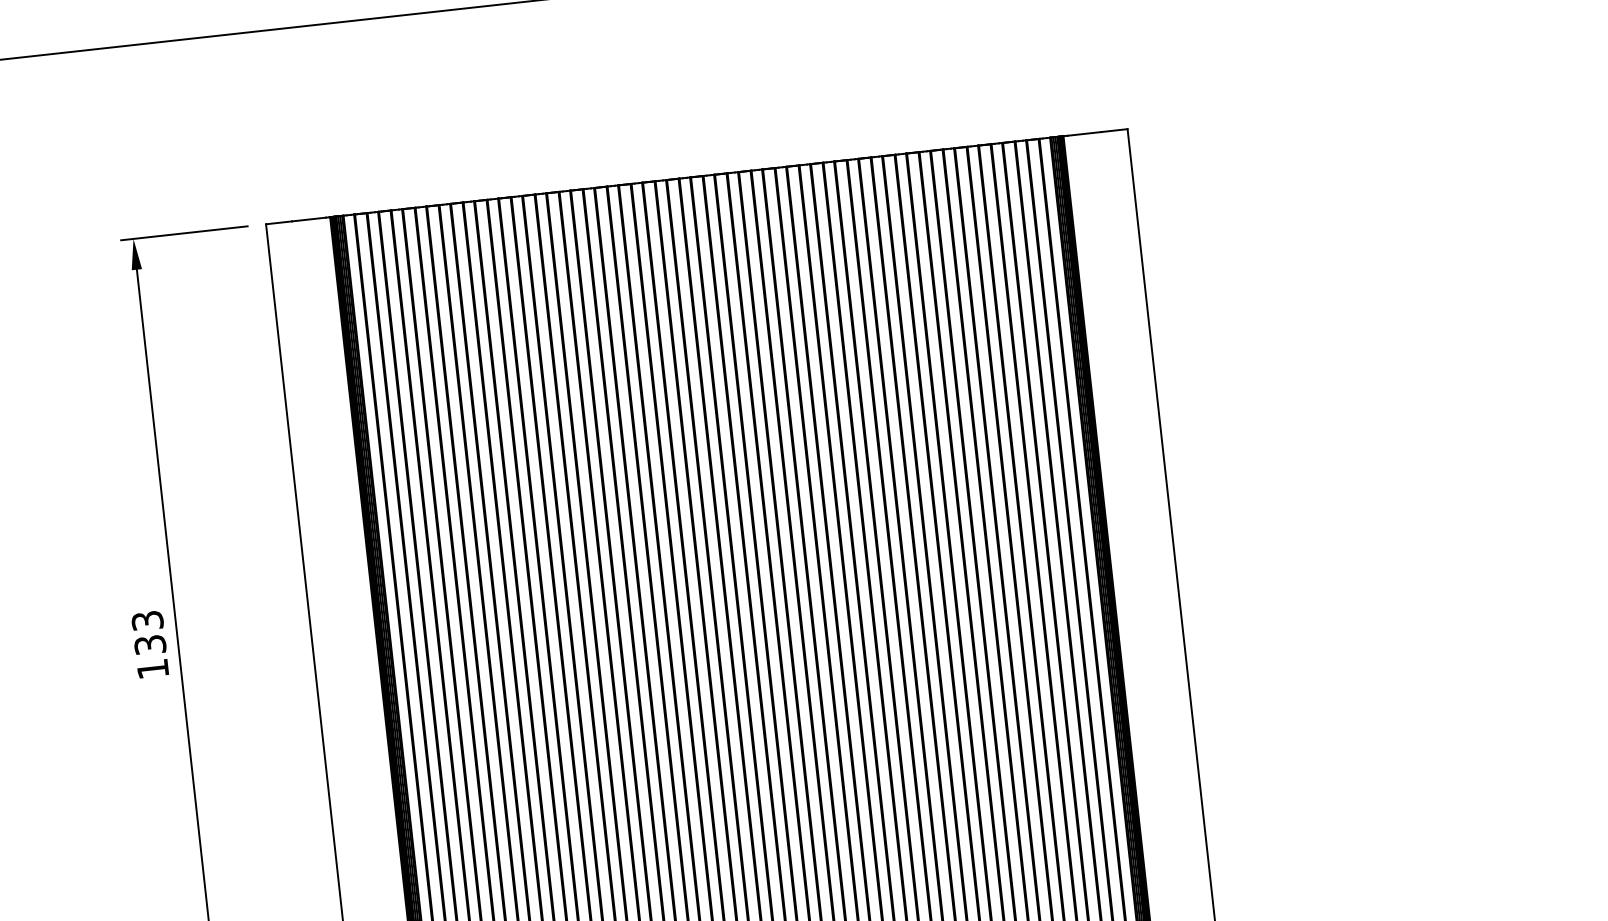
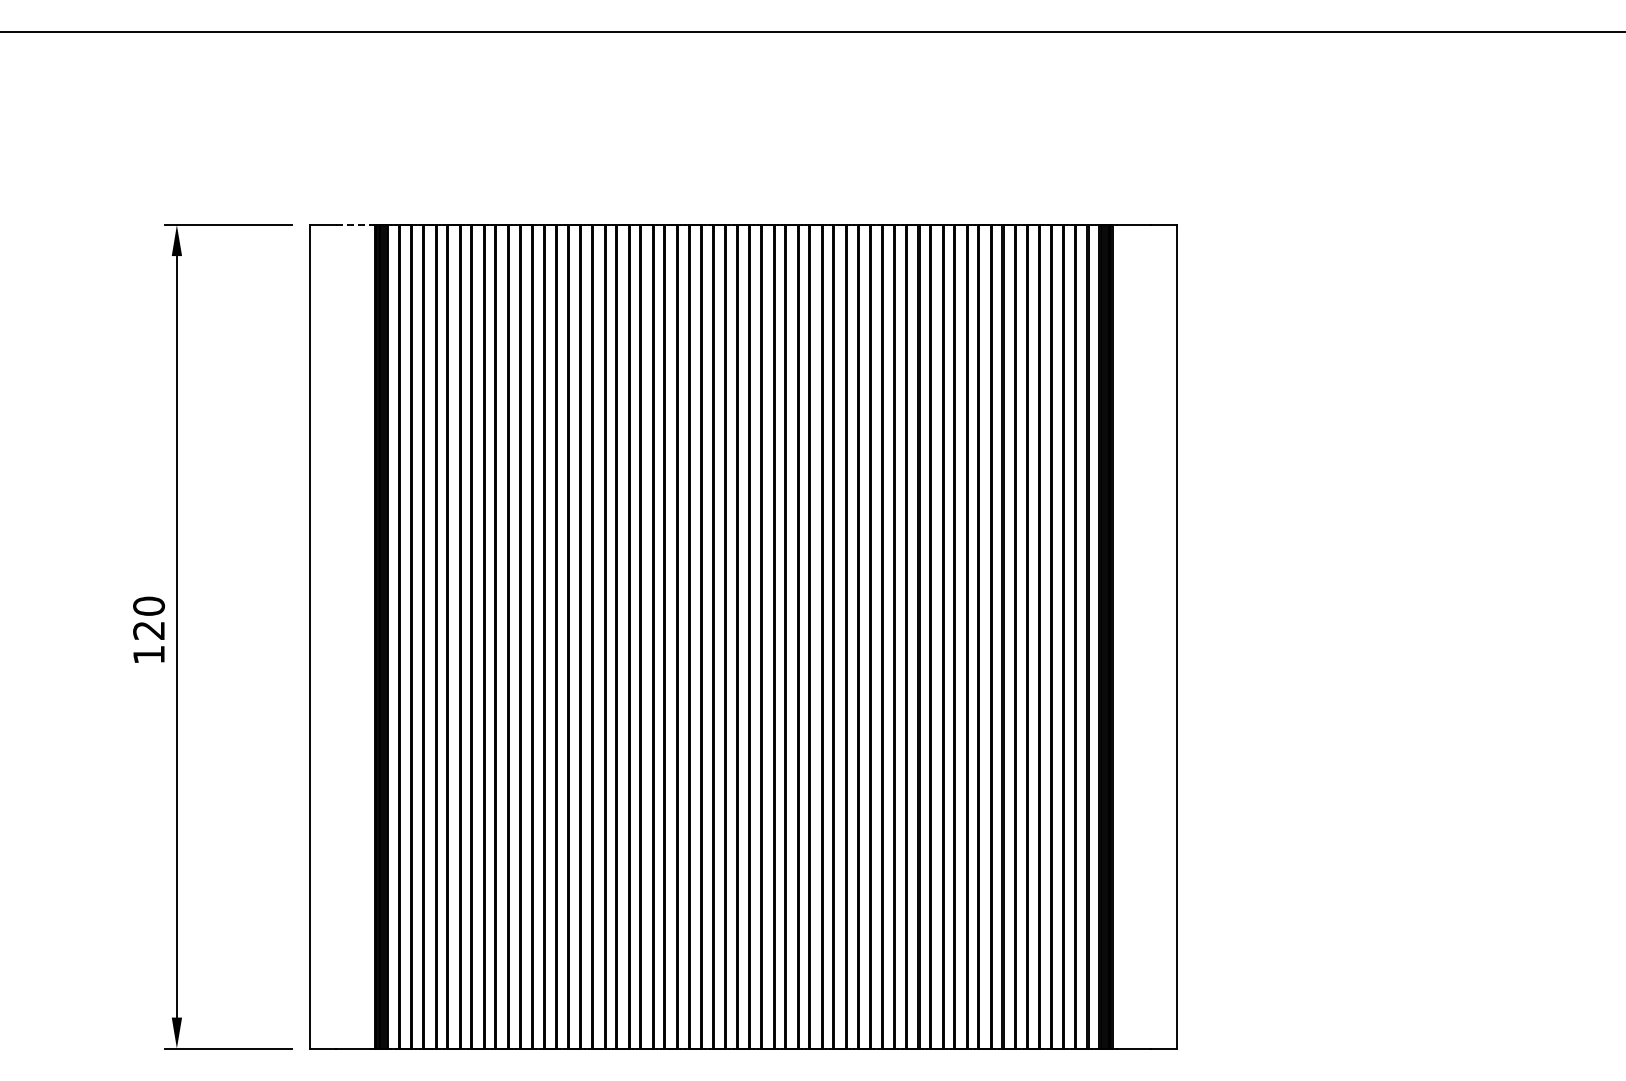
line: (309, 219) -> (353, 225), solid -> dashed
text: (149, 631) -> (149, 617), 133 -> 120

